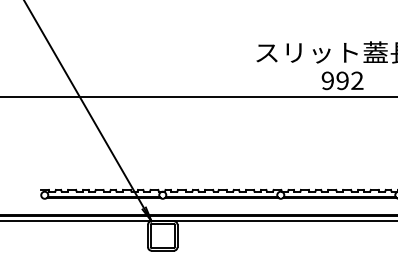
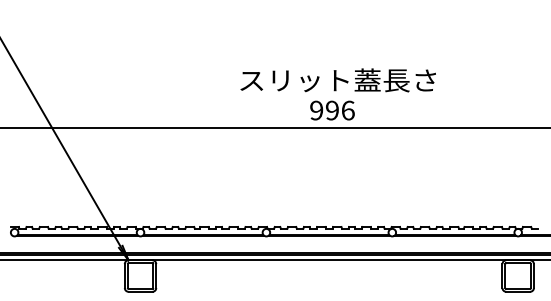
text: (356, 80) -> (347, 110), 992 -> 996

